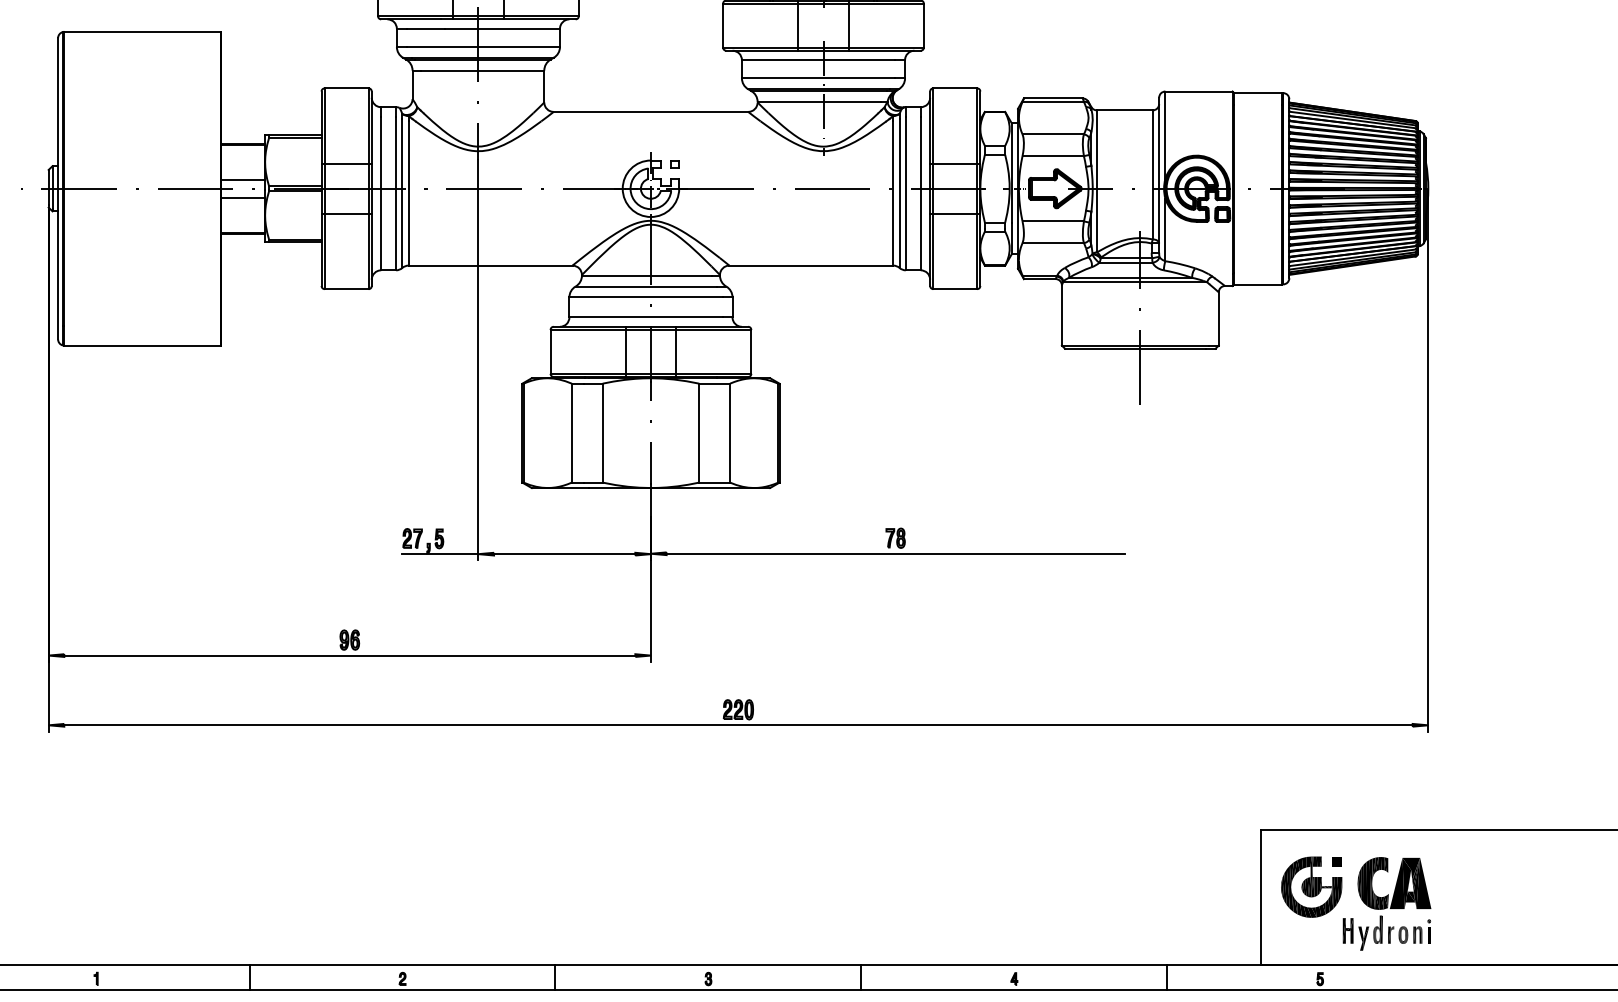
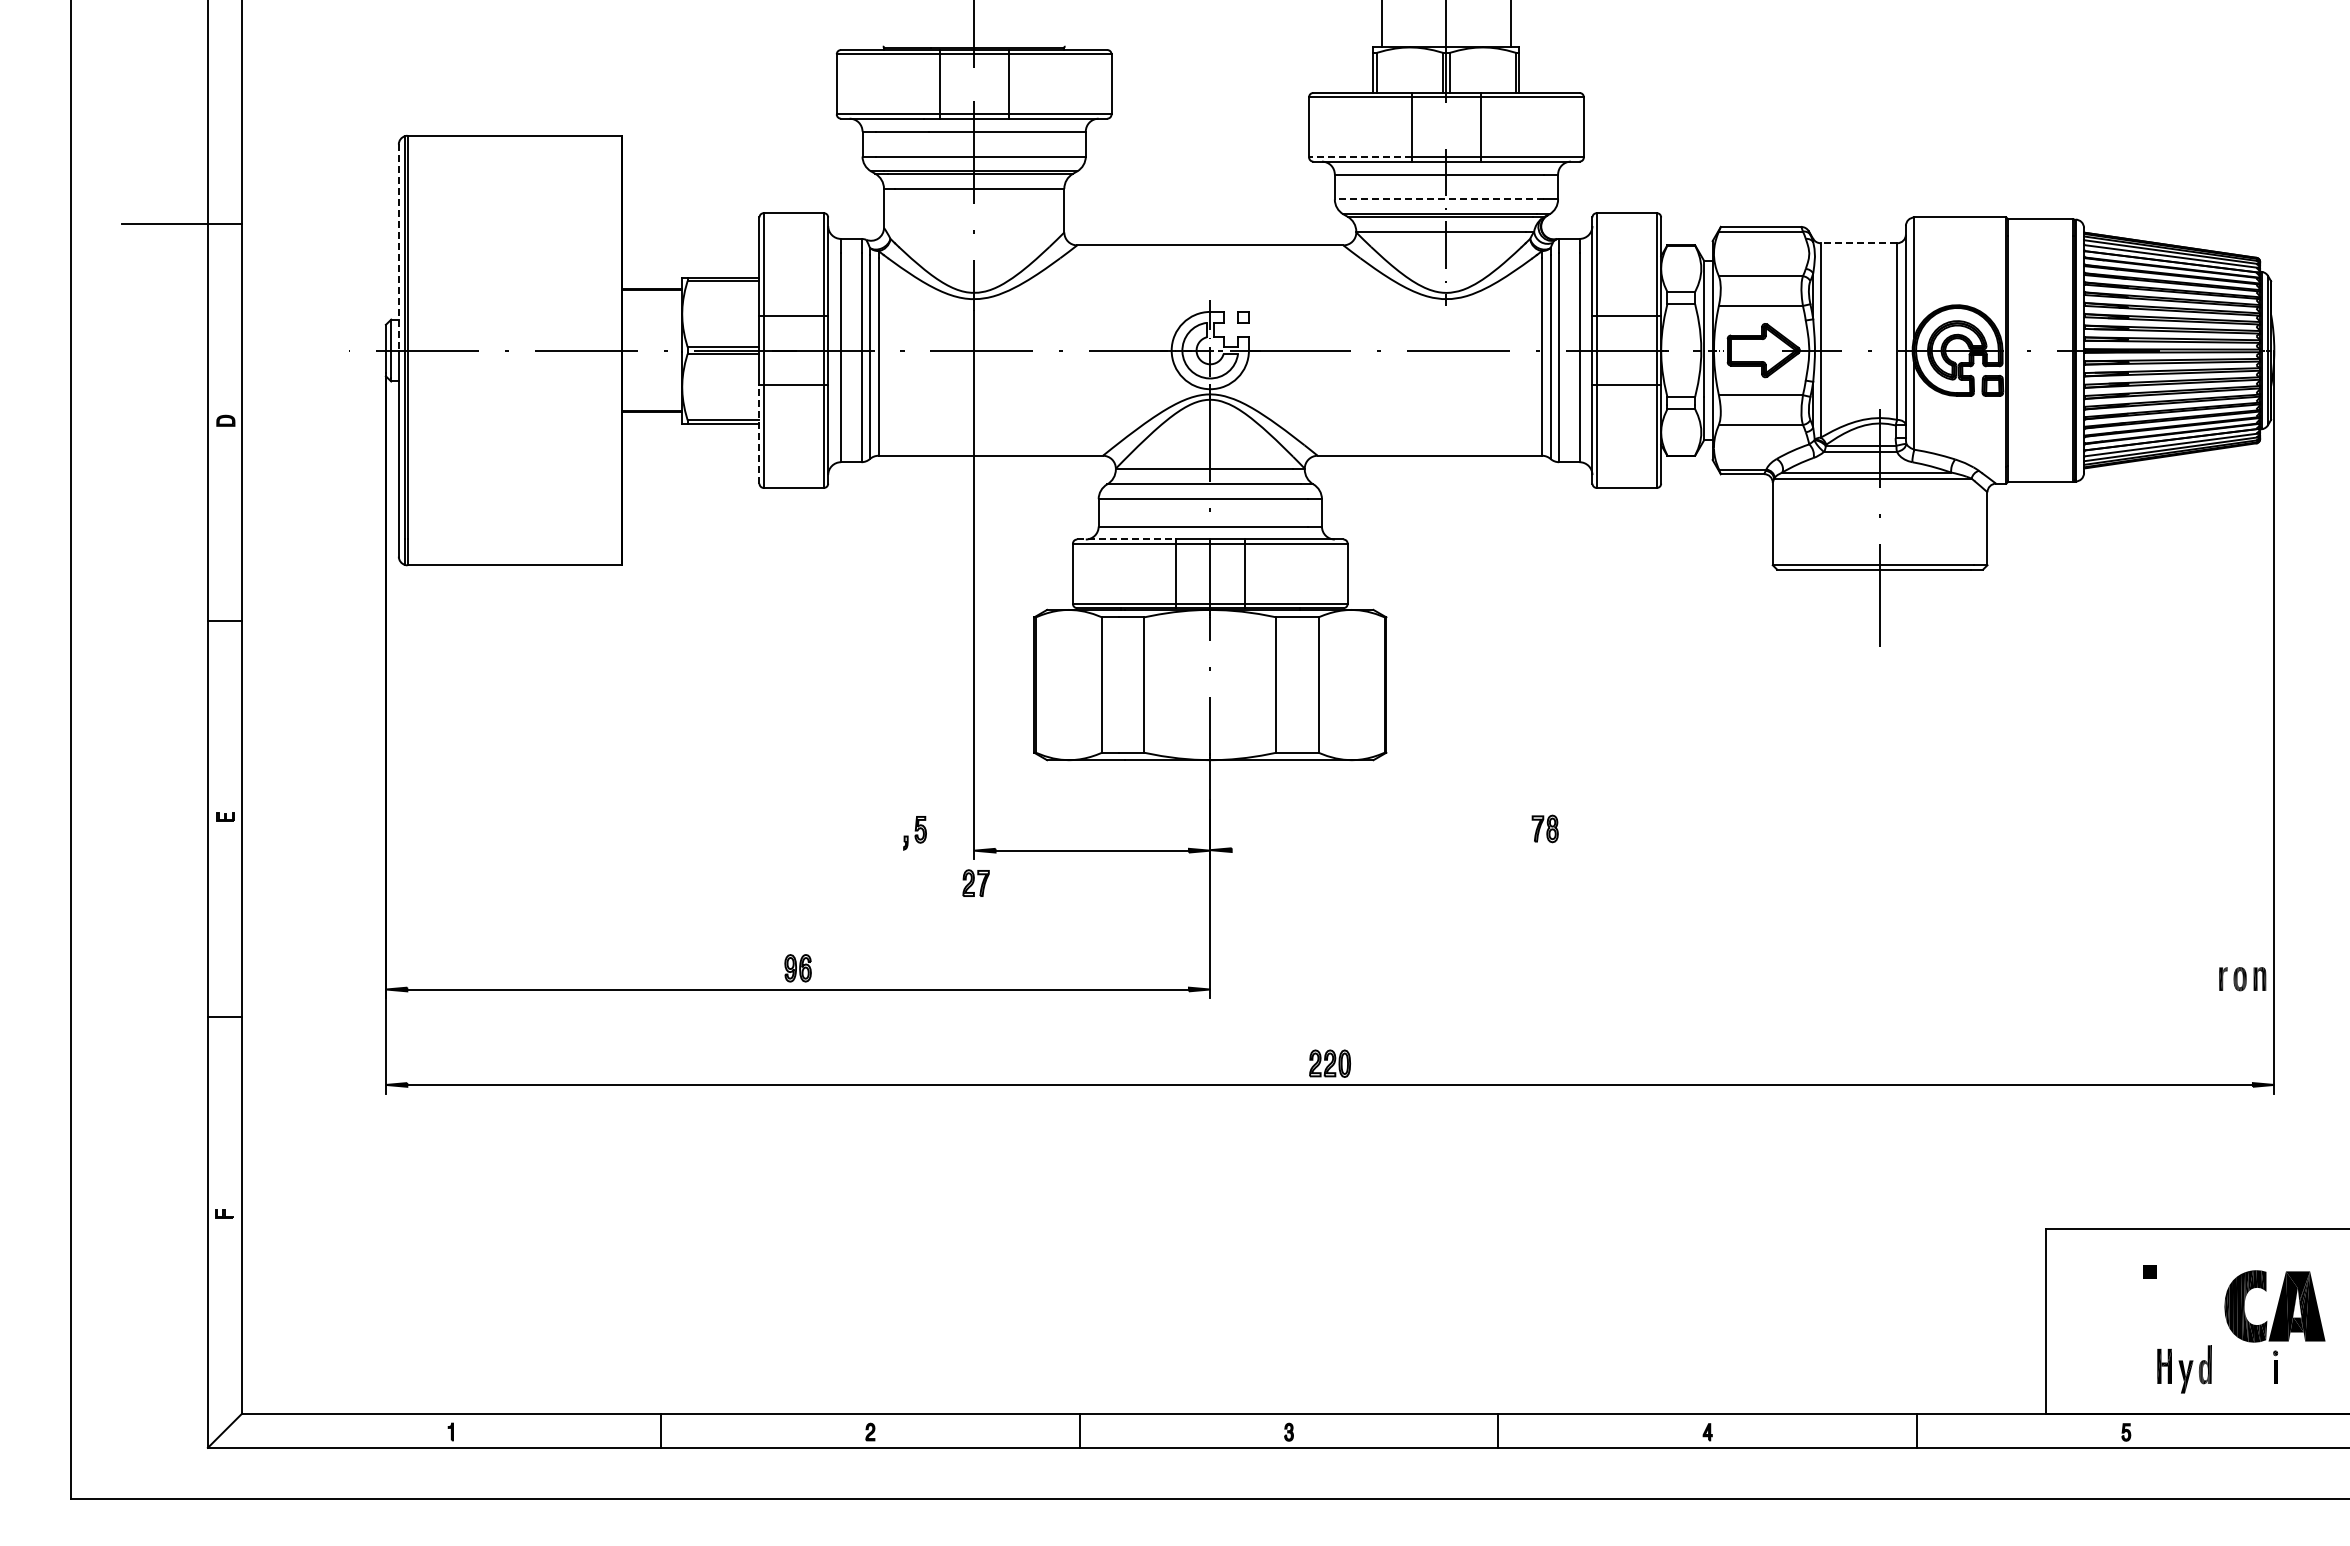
line: (760, 47) -> (1360, 157), solid -> dashed
line: (818, 78) -> (1439, 199), solid -> dashed
line: (1124, 110) -> (1858, 243), solid -> dashed
line: (57, 114) -> (398, 248), solid -> dashed
line: (243, 179) -> (652, 338), removed
line: (243, 197) -> (652, 362), removed
line: (321, 249) -> (759, 433), solid -> dashed
line: (590, 326) -> (1127, 539), solid -> dashed
part: (412, 537) -> (975, 882), moved
line: (440, 554) -> (922, 850), removed
line: (895, 554) -> (1544, 850), removed
part: (1394, 883) -> (2274, 1306), moved
part: (1311, 887) -> (2114, 1306), removed
part: (1405, 935) -> (2242, 979), moved

